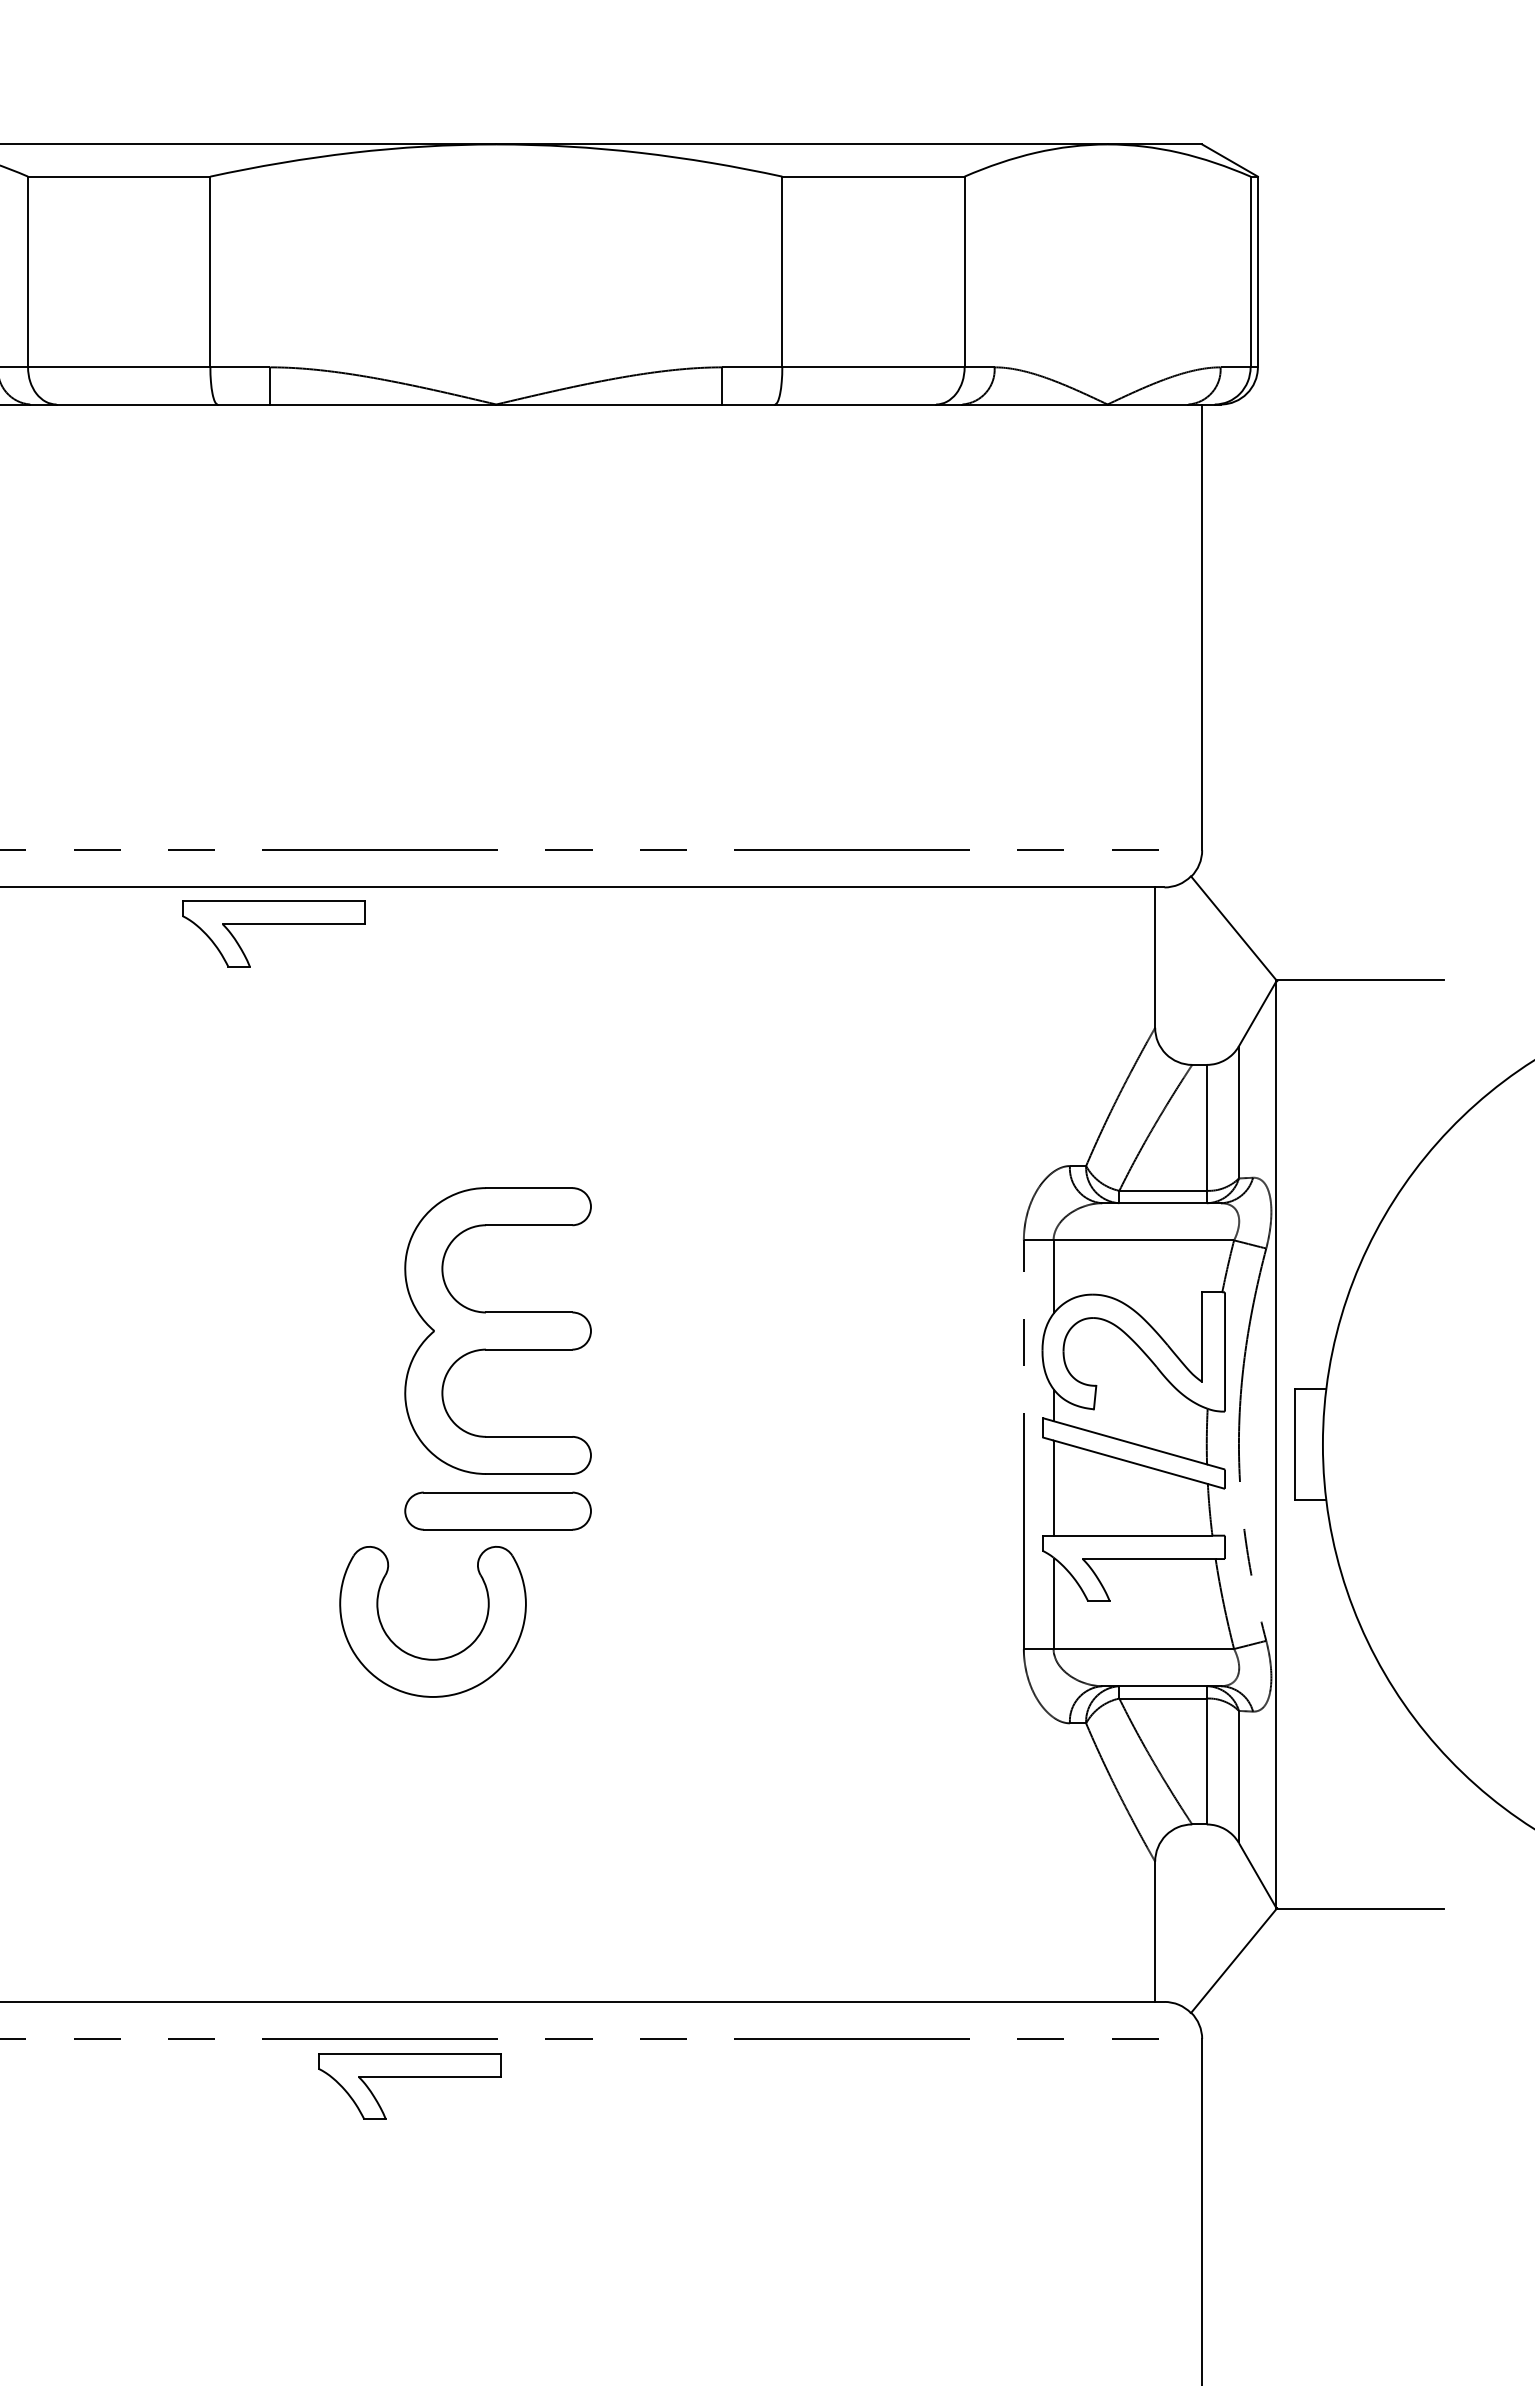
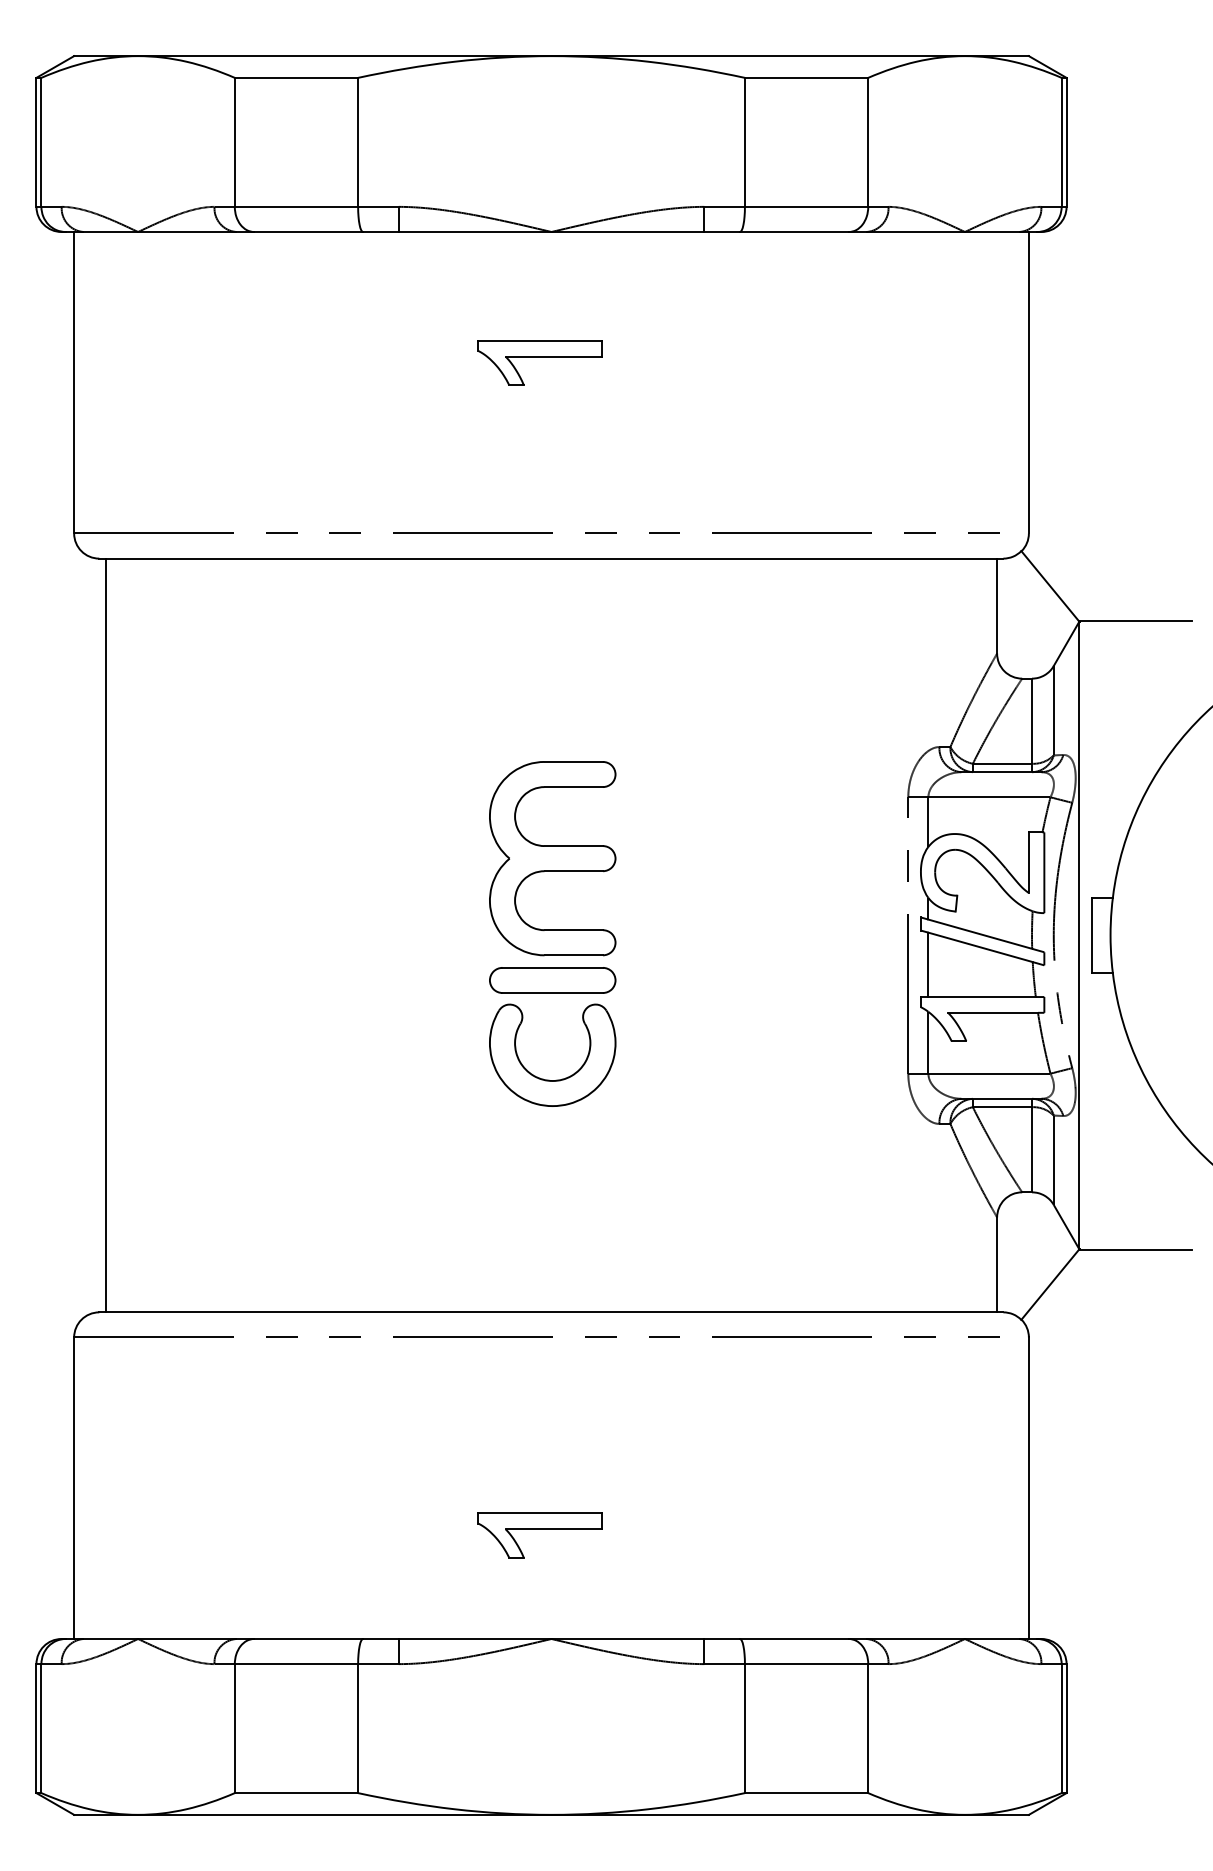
part: (273, 933) -> (539, 362), moved
part: (428, 1657) -> (549, 1079), moved
part: (409, 2086) -> (539, 1535), moved

